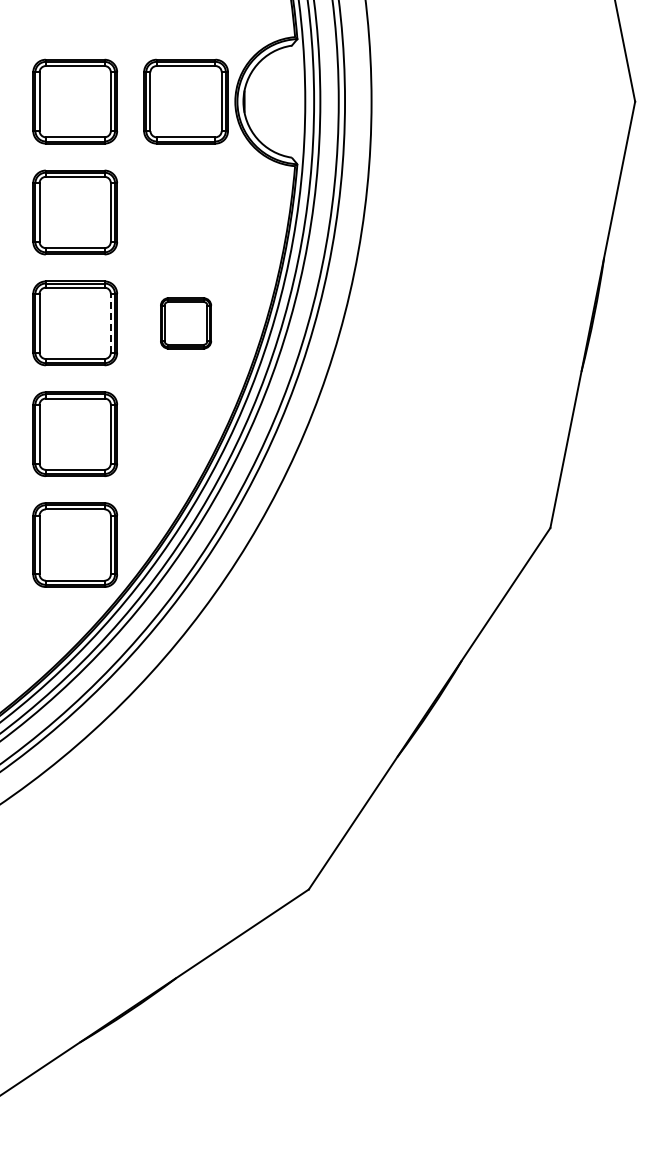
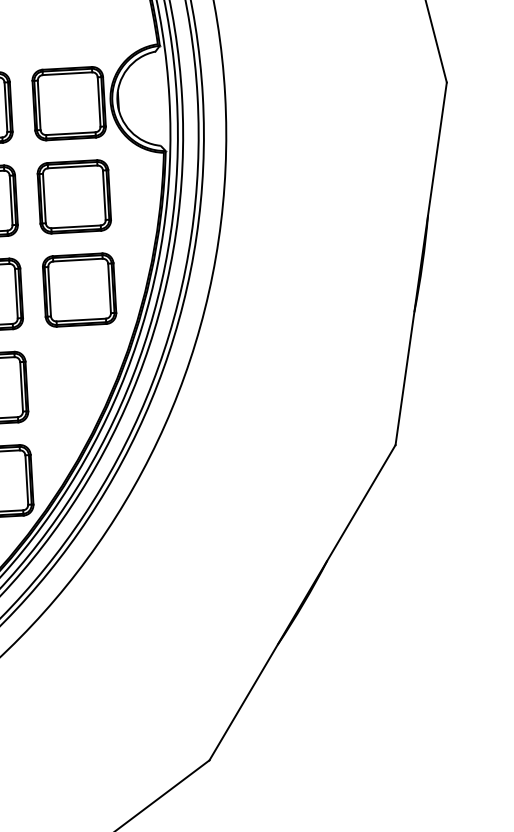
part: (185, 212) -> (73, 196), added
line: (110, 322) -> (16, 292), dashed -> solid
part: (185, 323) -> (79, 290), size x1.67

